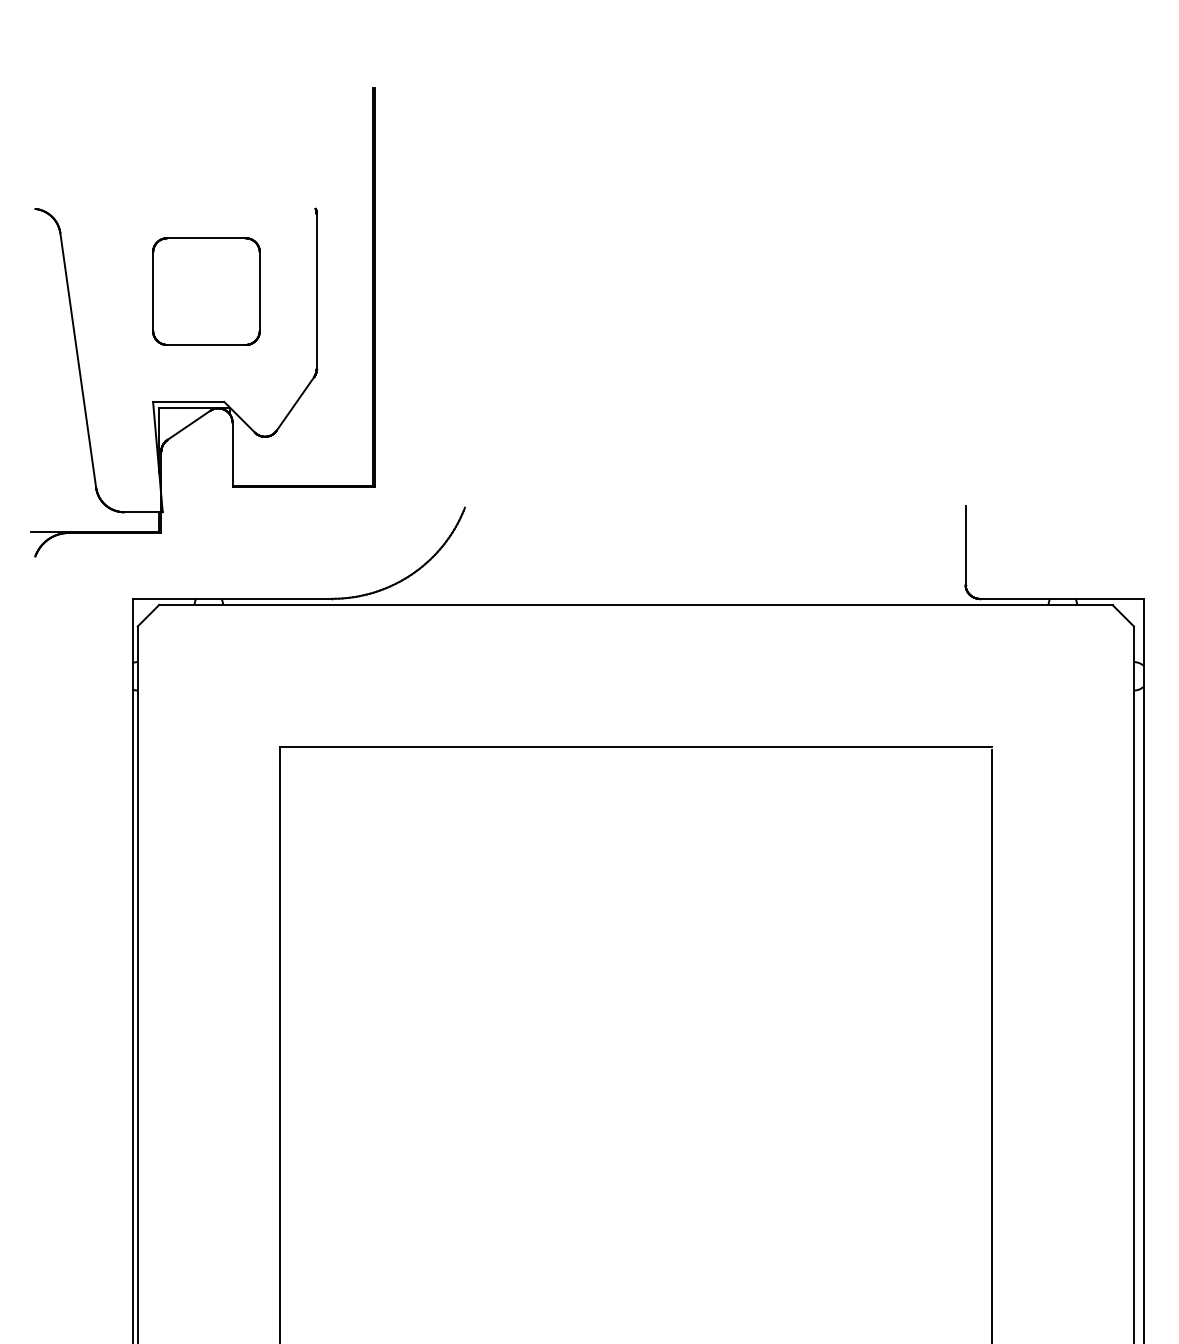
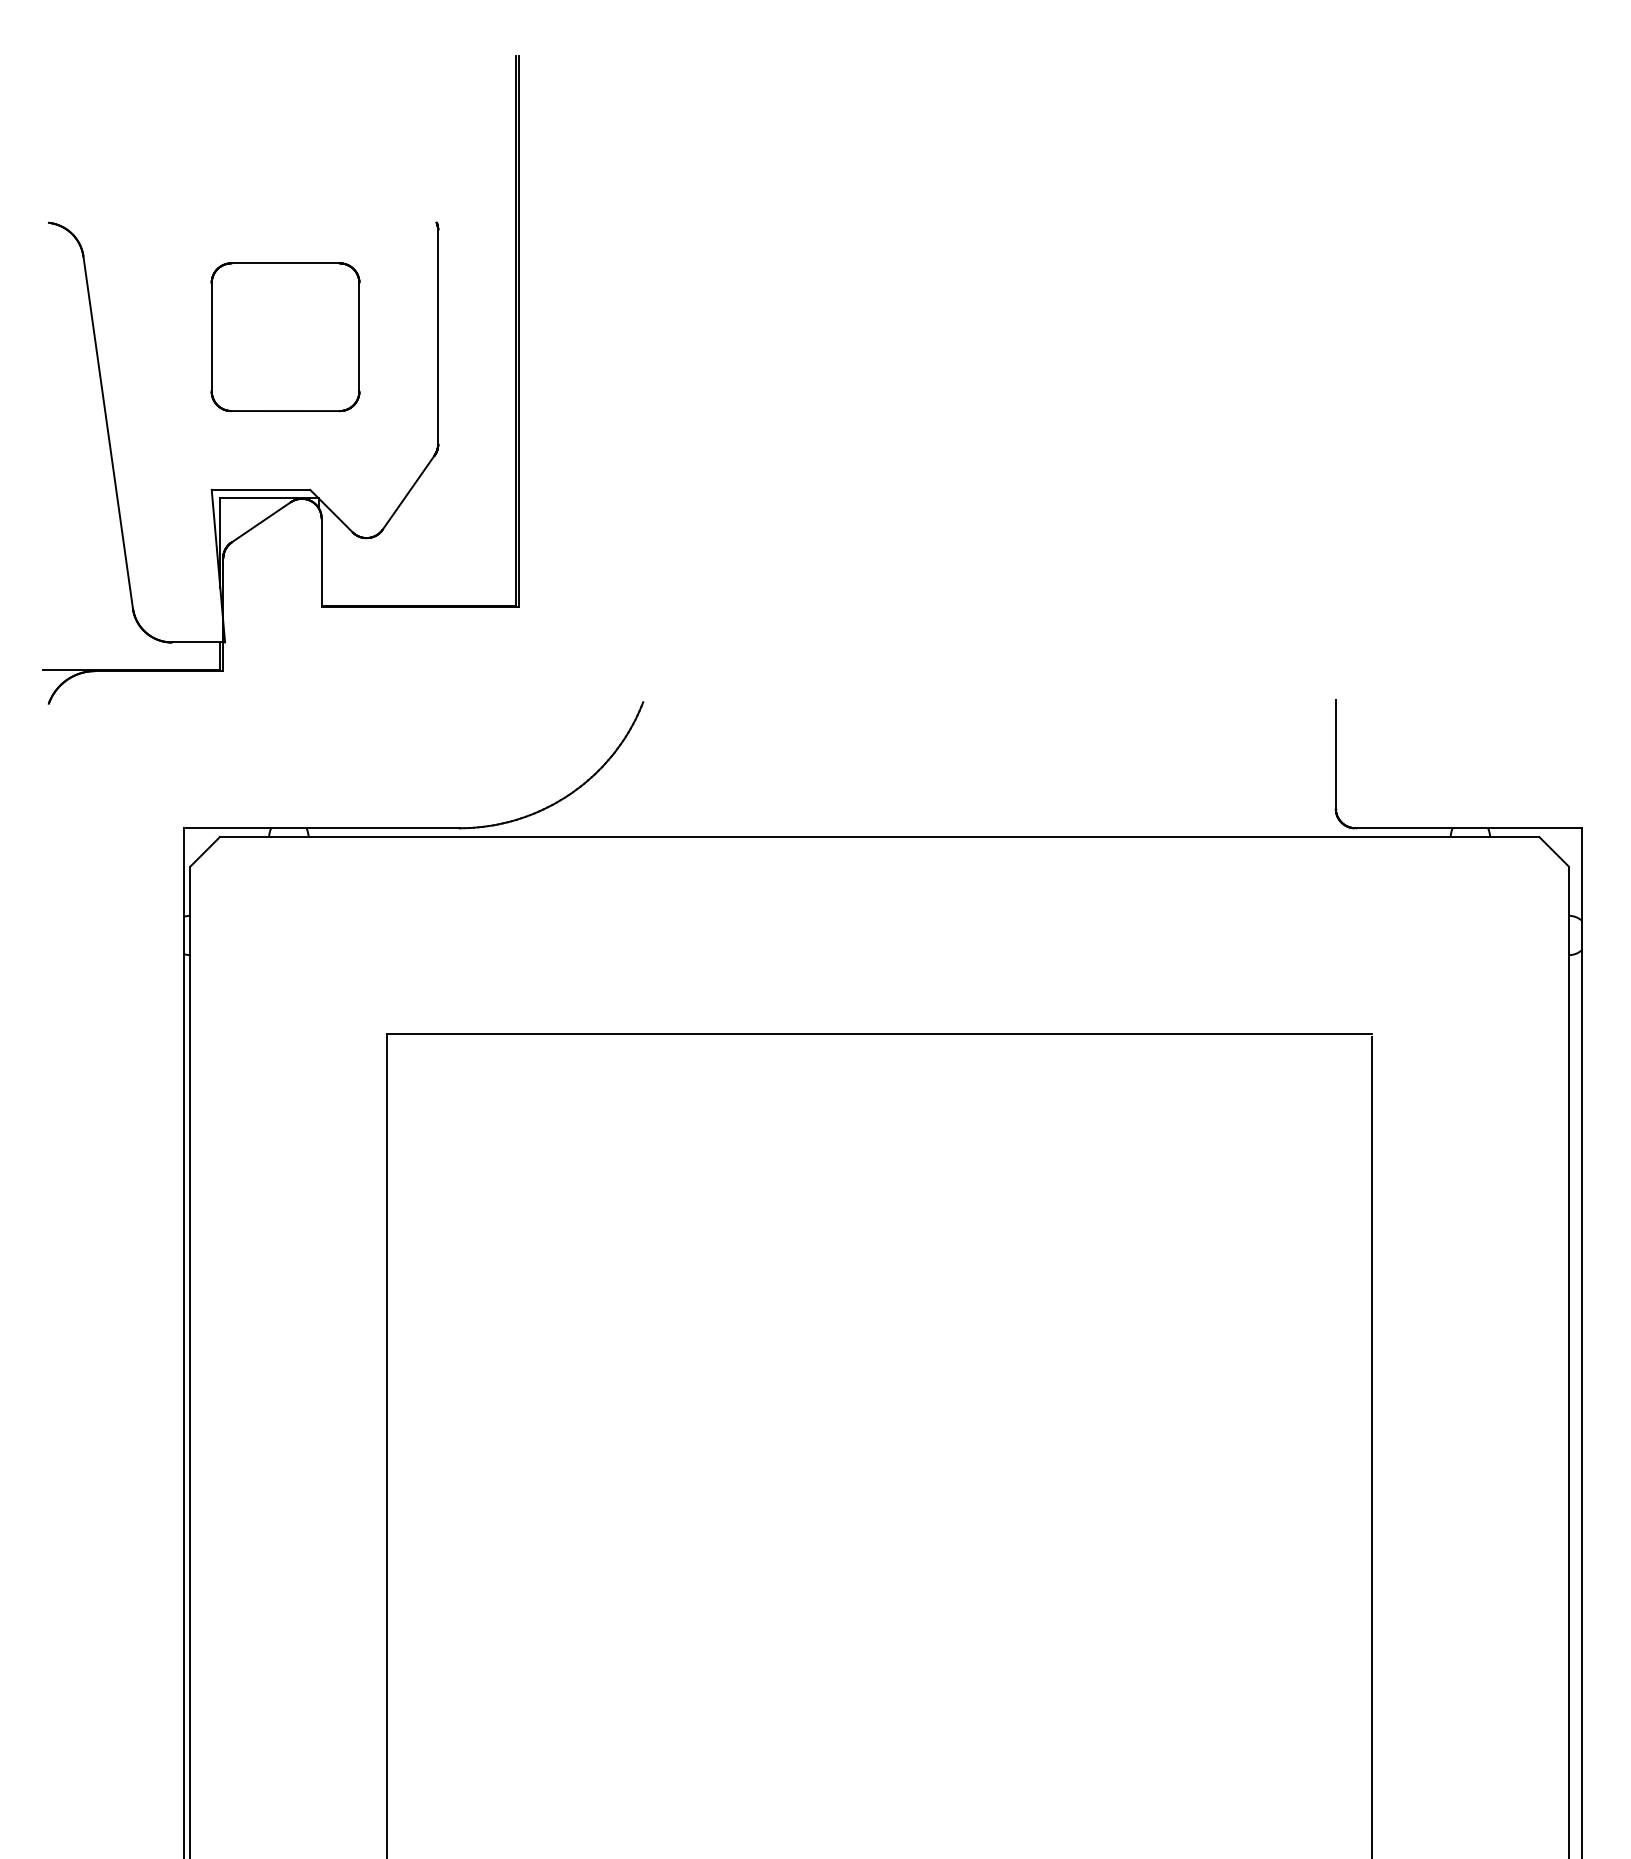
part: (202, 322) -> (280, 379), moved

